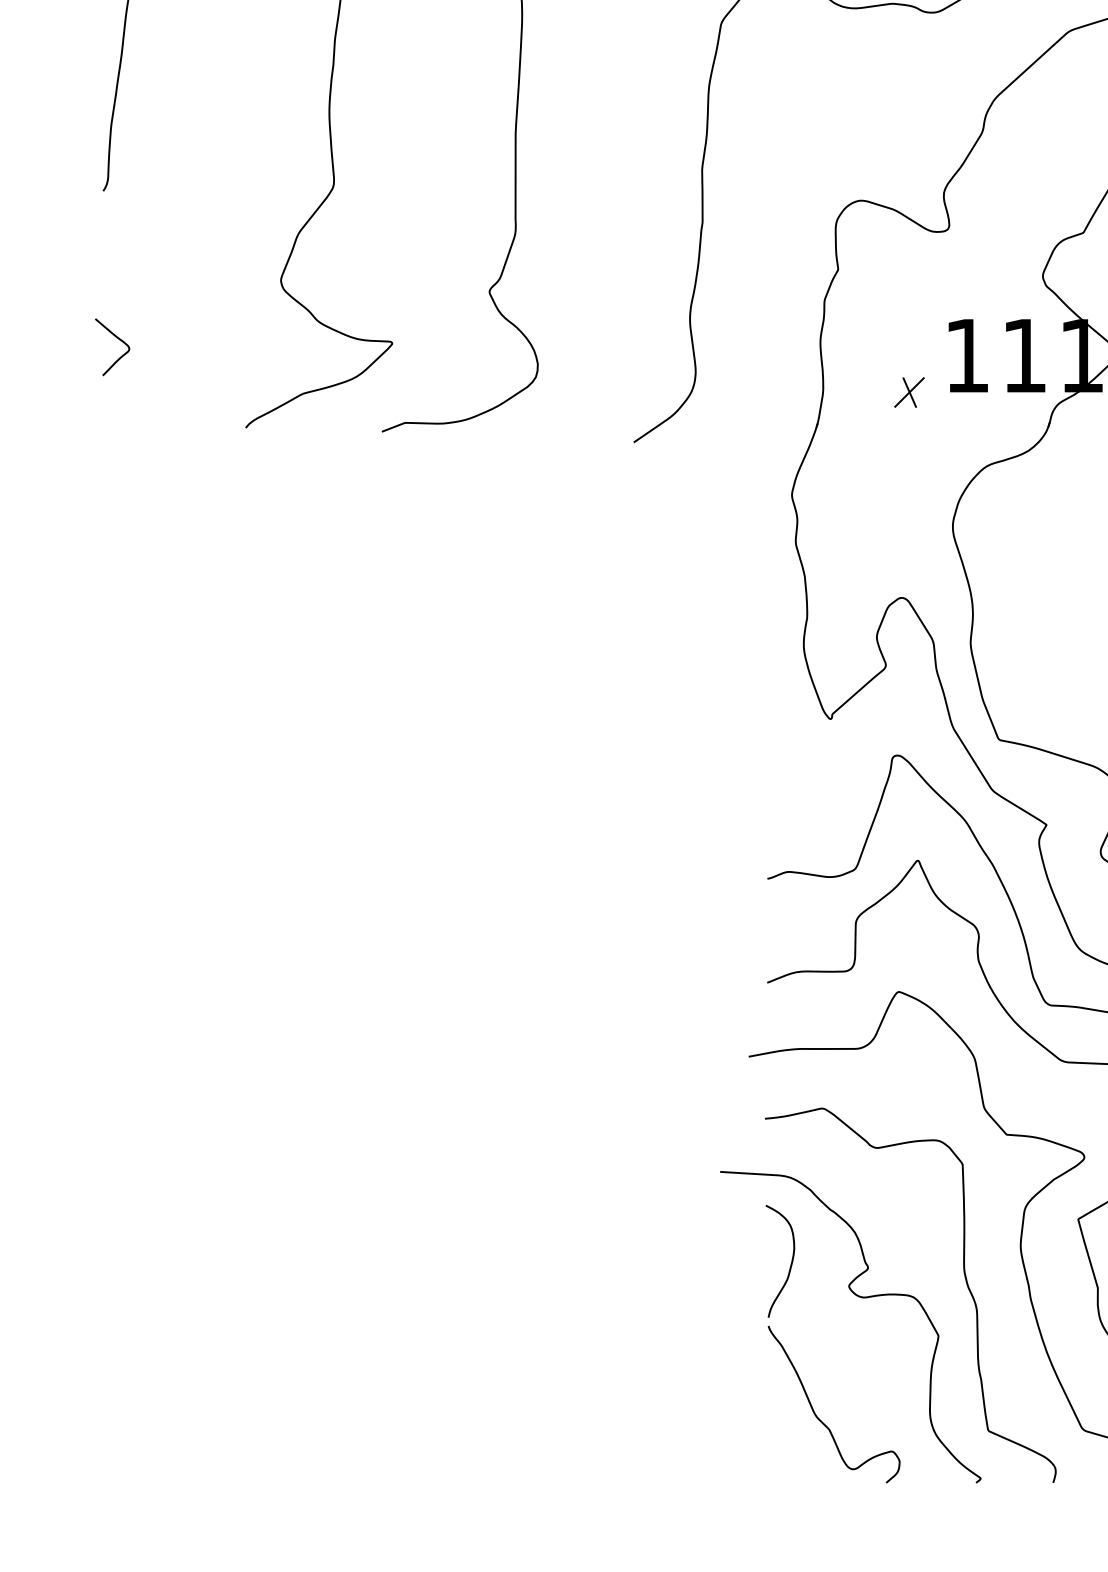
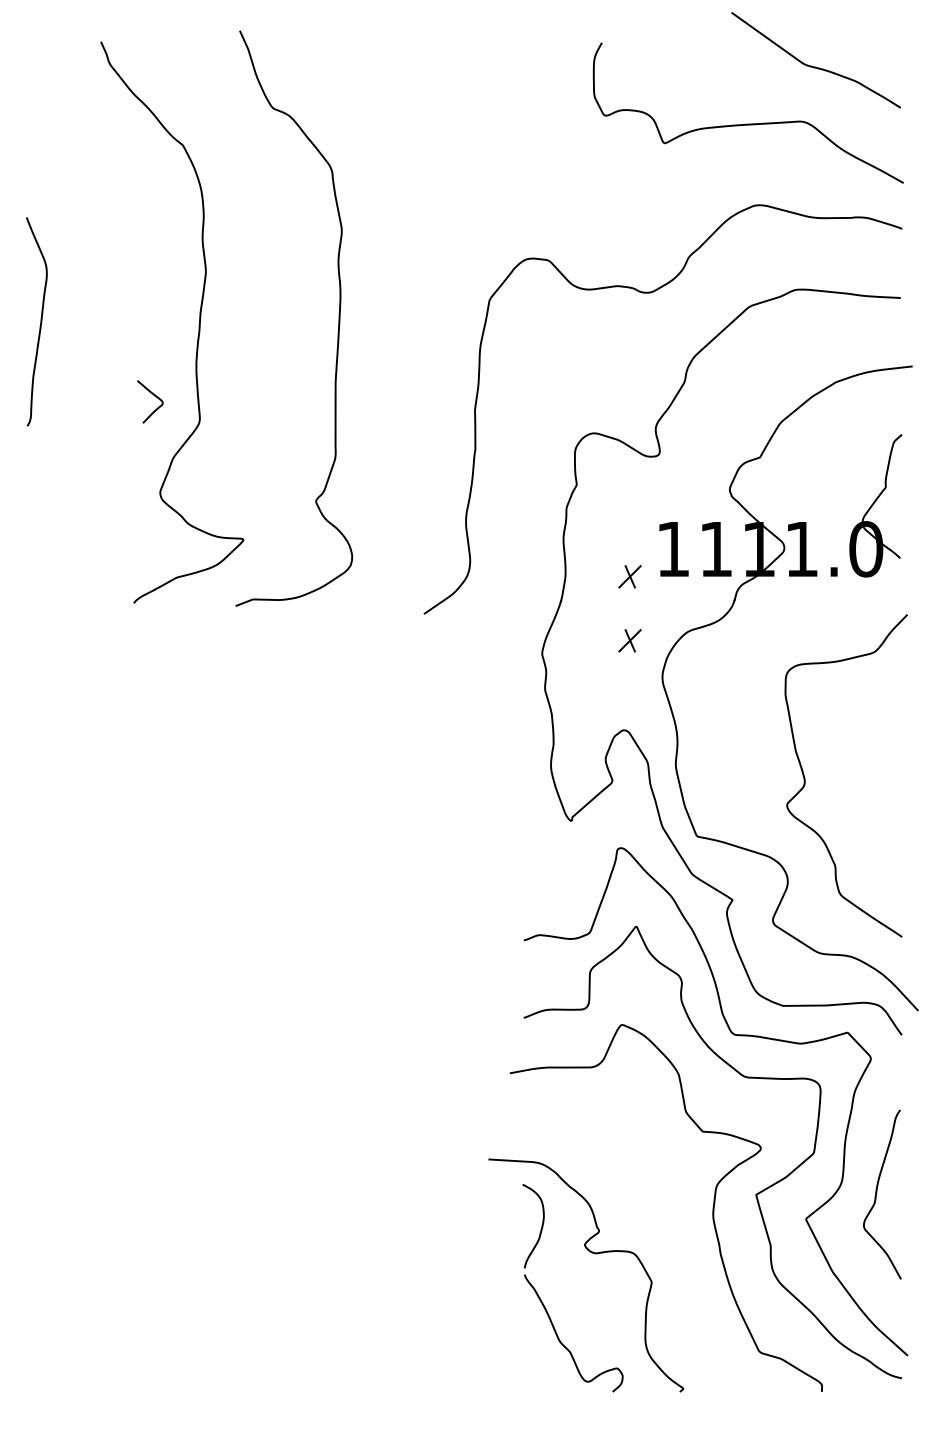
curve: (118, 340) -> (154, 396), moved
part: (908, 477) -> (629, 640), added
curve: (964, 1281) -> (671, 1241), removed

